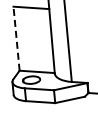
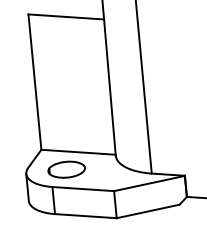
line: (16, 38) -> (34, 81), dashed -> solid

